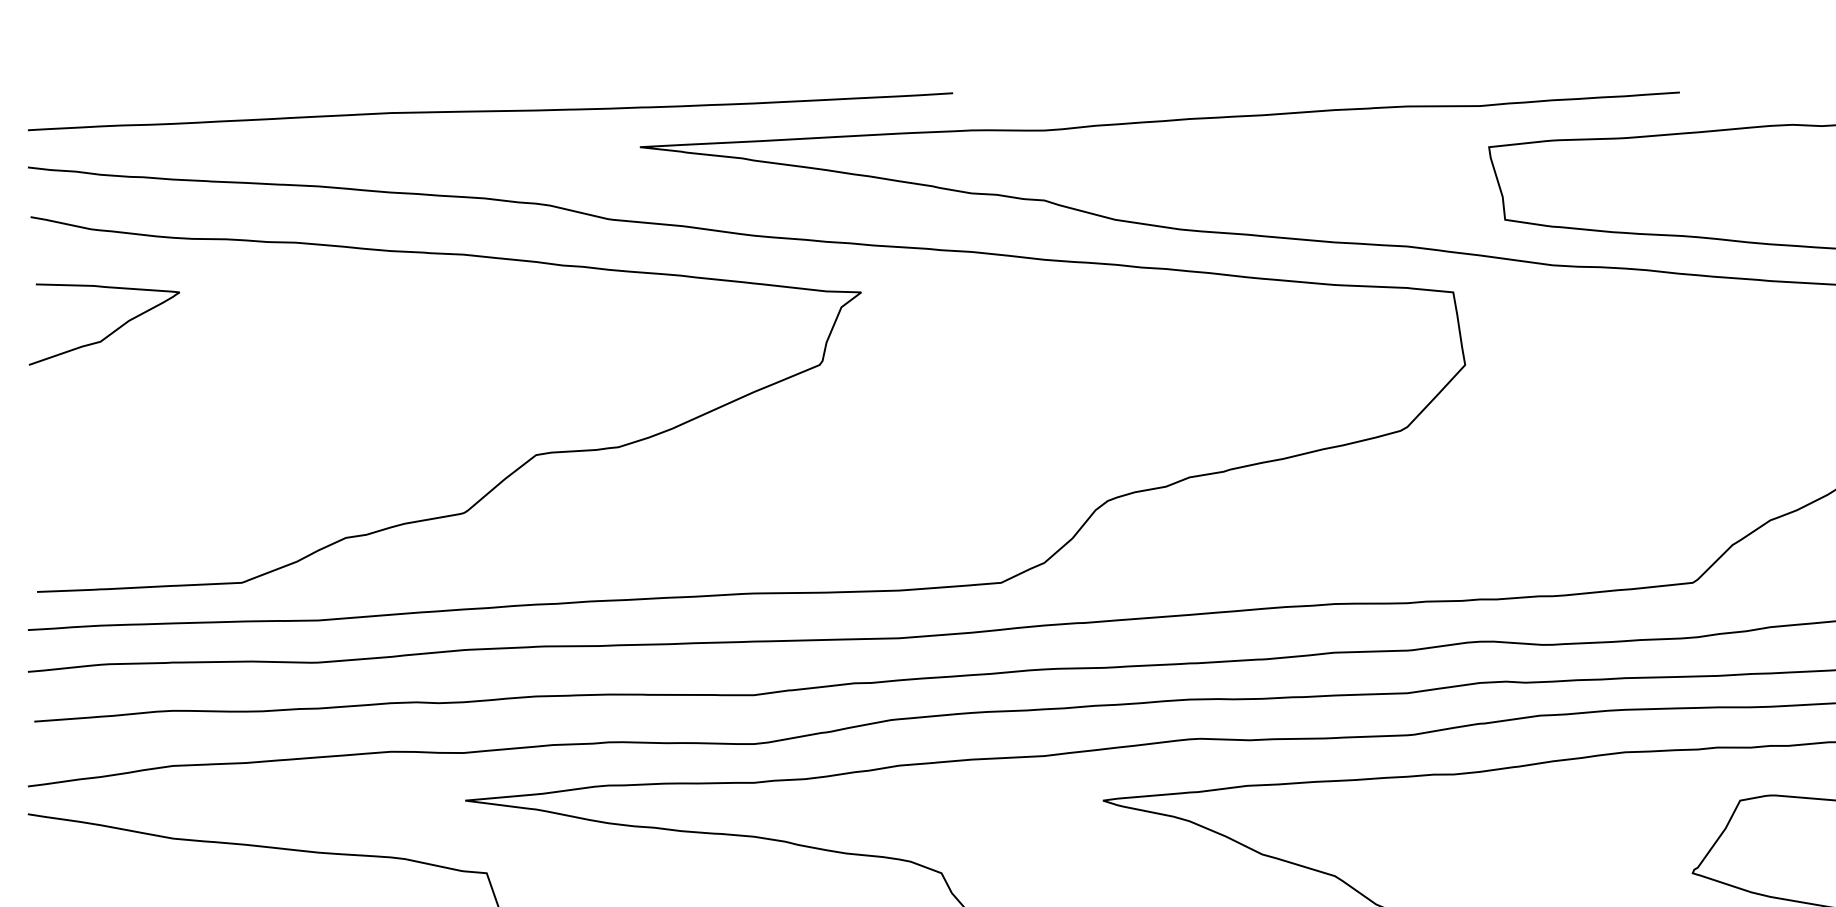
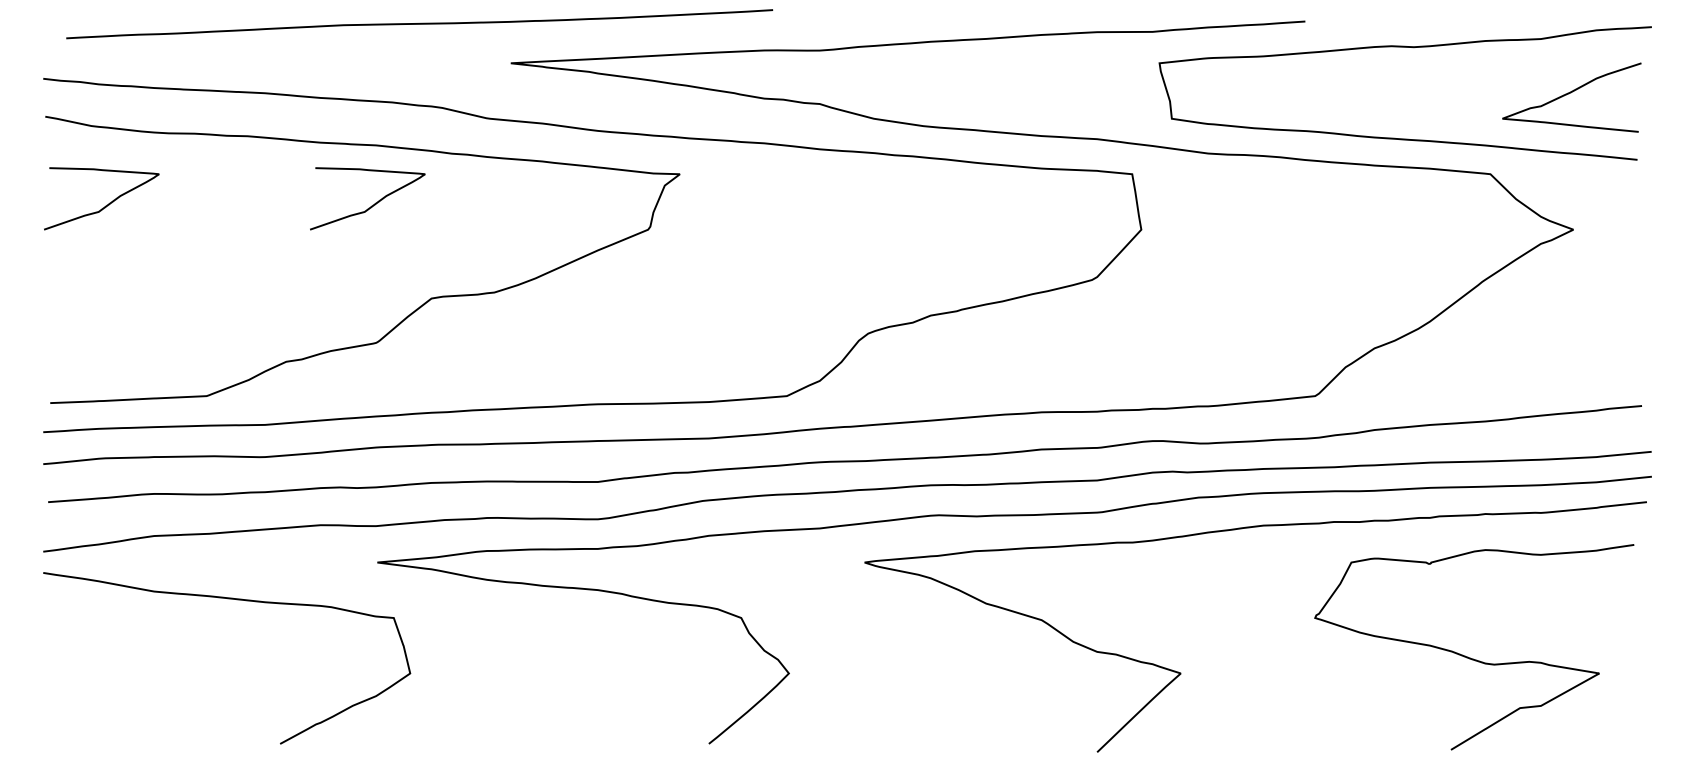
curve: (490, 112) -> (419, 24), moved
curve: (457, 333) -> (371, 205), added

